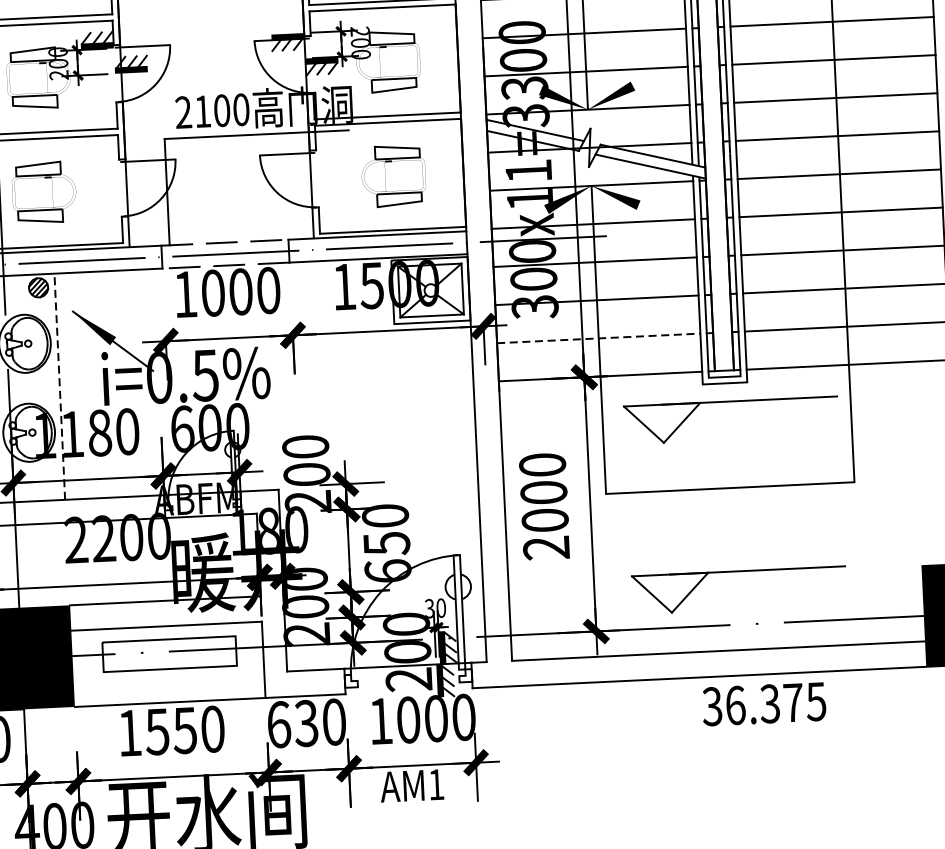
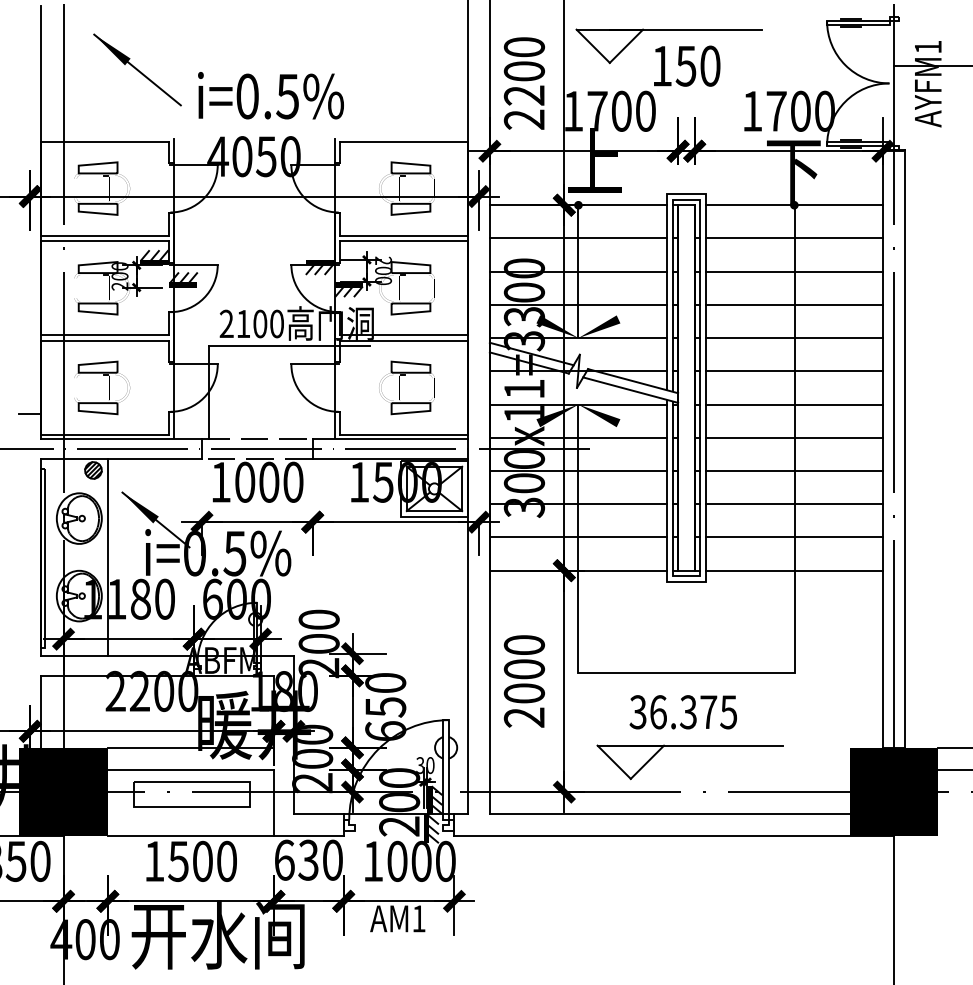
line: (598, 338) -> (578, 537), dashed -> solid
line: (59, 386) -> (107, 557), dashed -> solid
part: (729, 402) -> (689, 598), removed
text: (763, 704) -> (682, 712), moved
text: (184, 729) -> (202, 860), 1550 -> 1500

